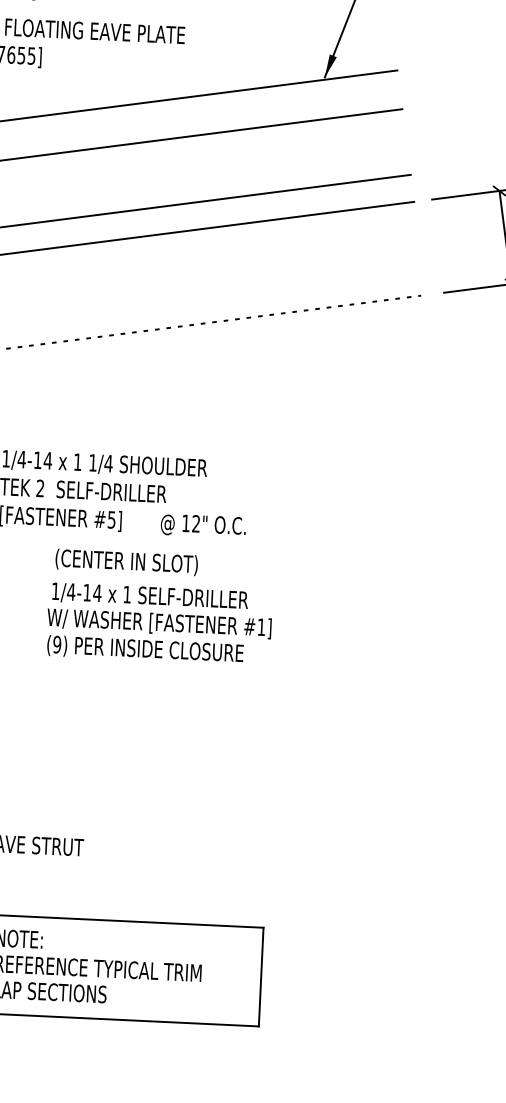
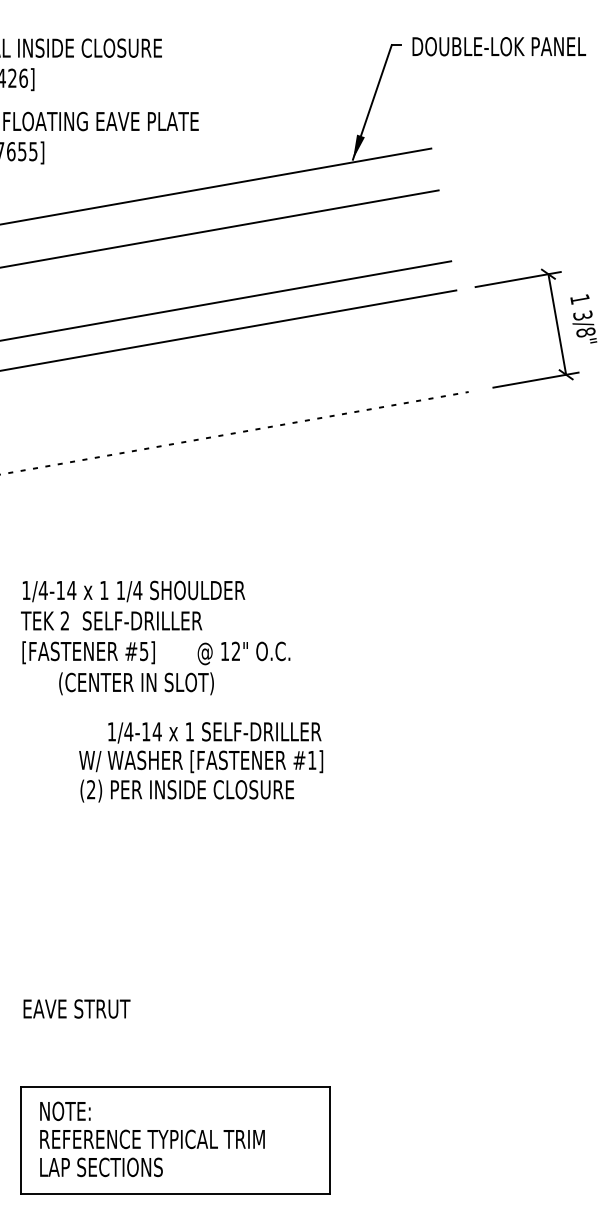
text: (126, 562) -> (136, 683), moved
text: (149, 596) -> (214, 732), moved
text: (57, 644) -> (91, 789), (9) -> (2)

